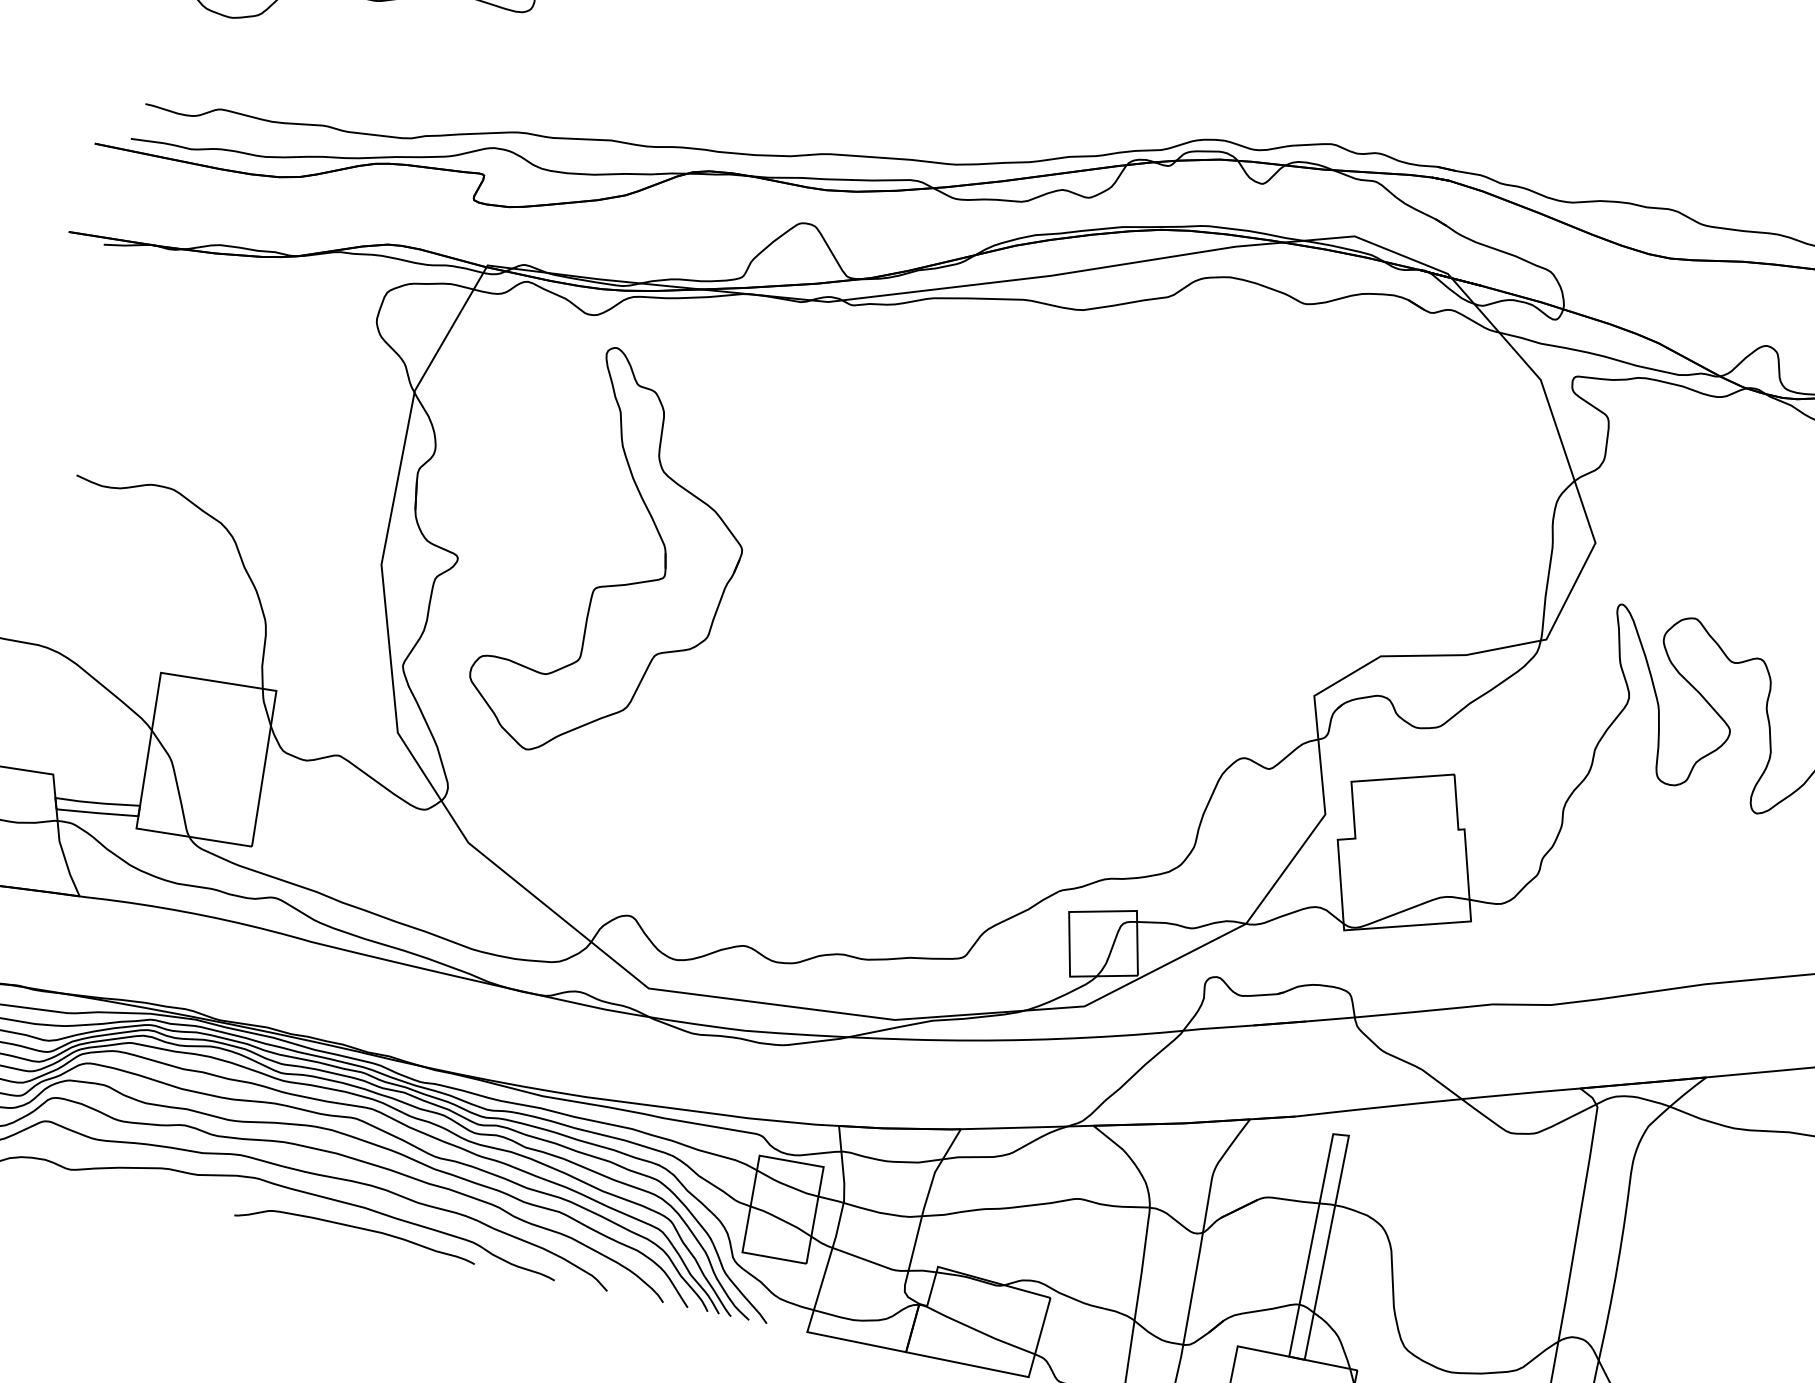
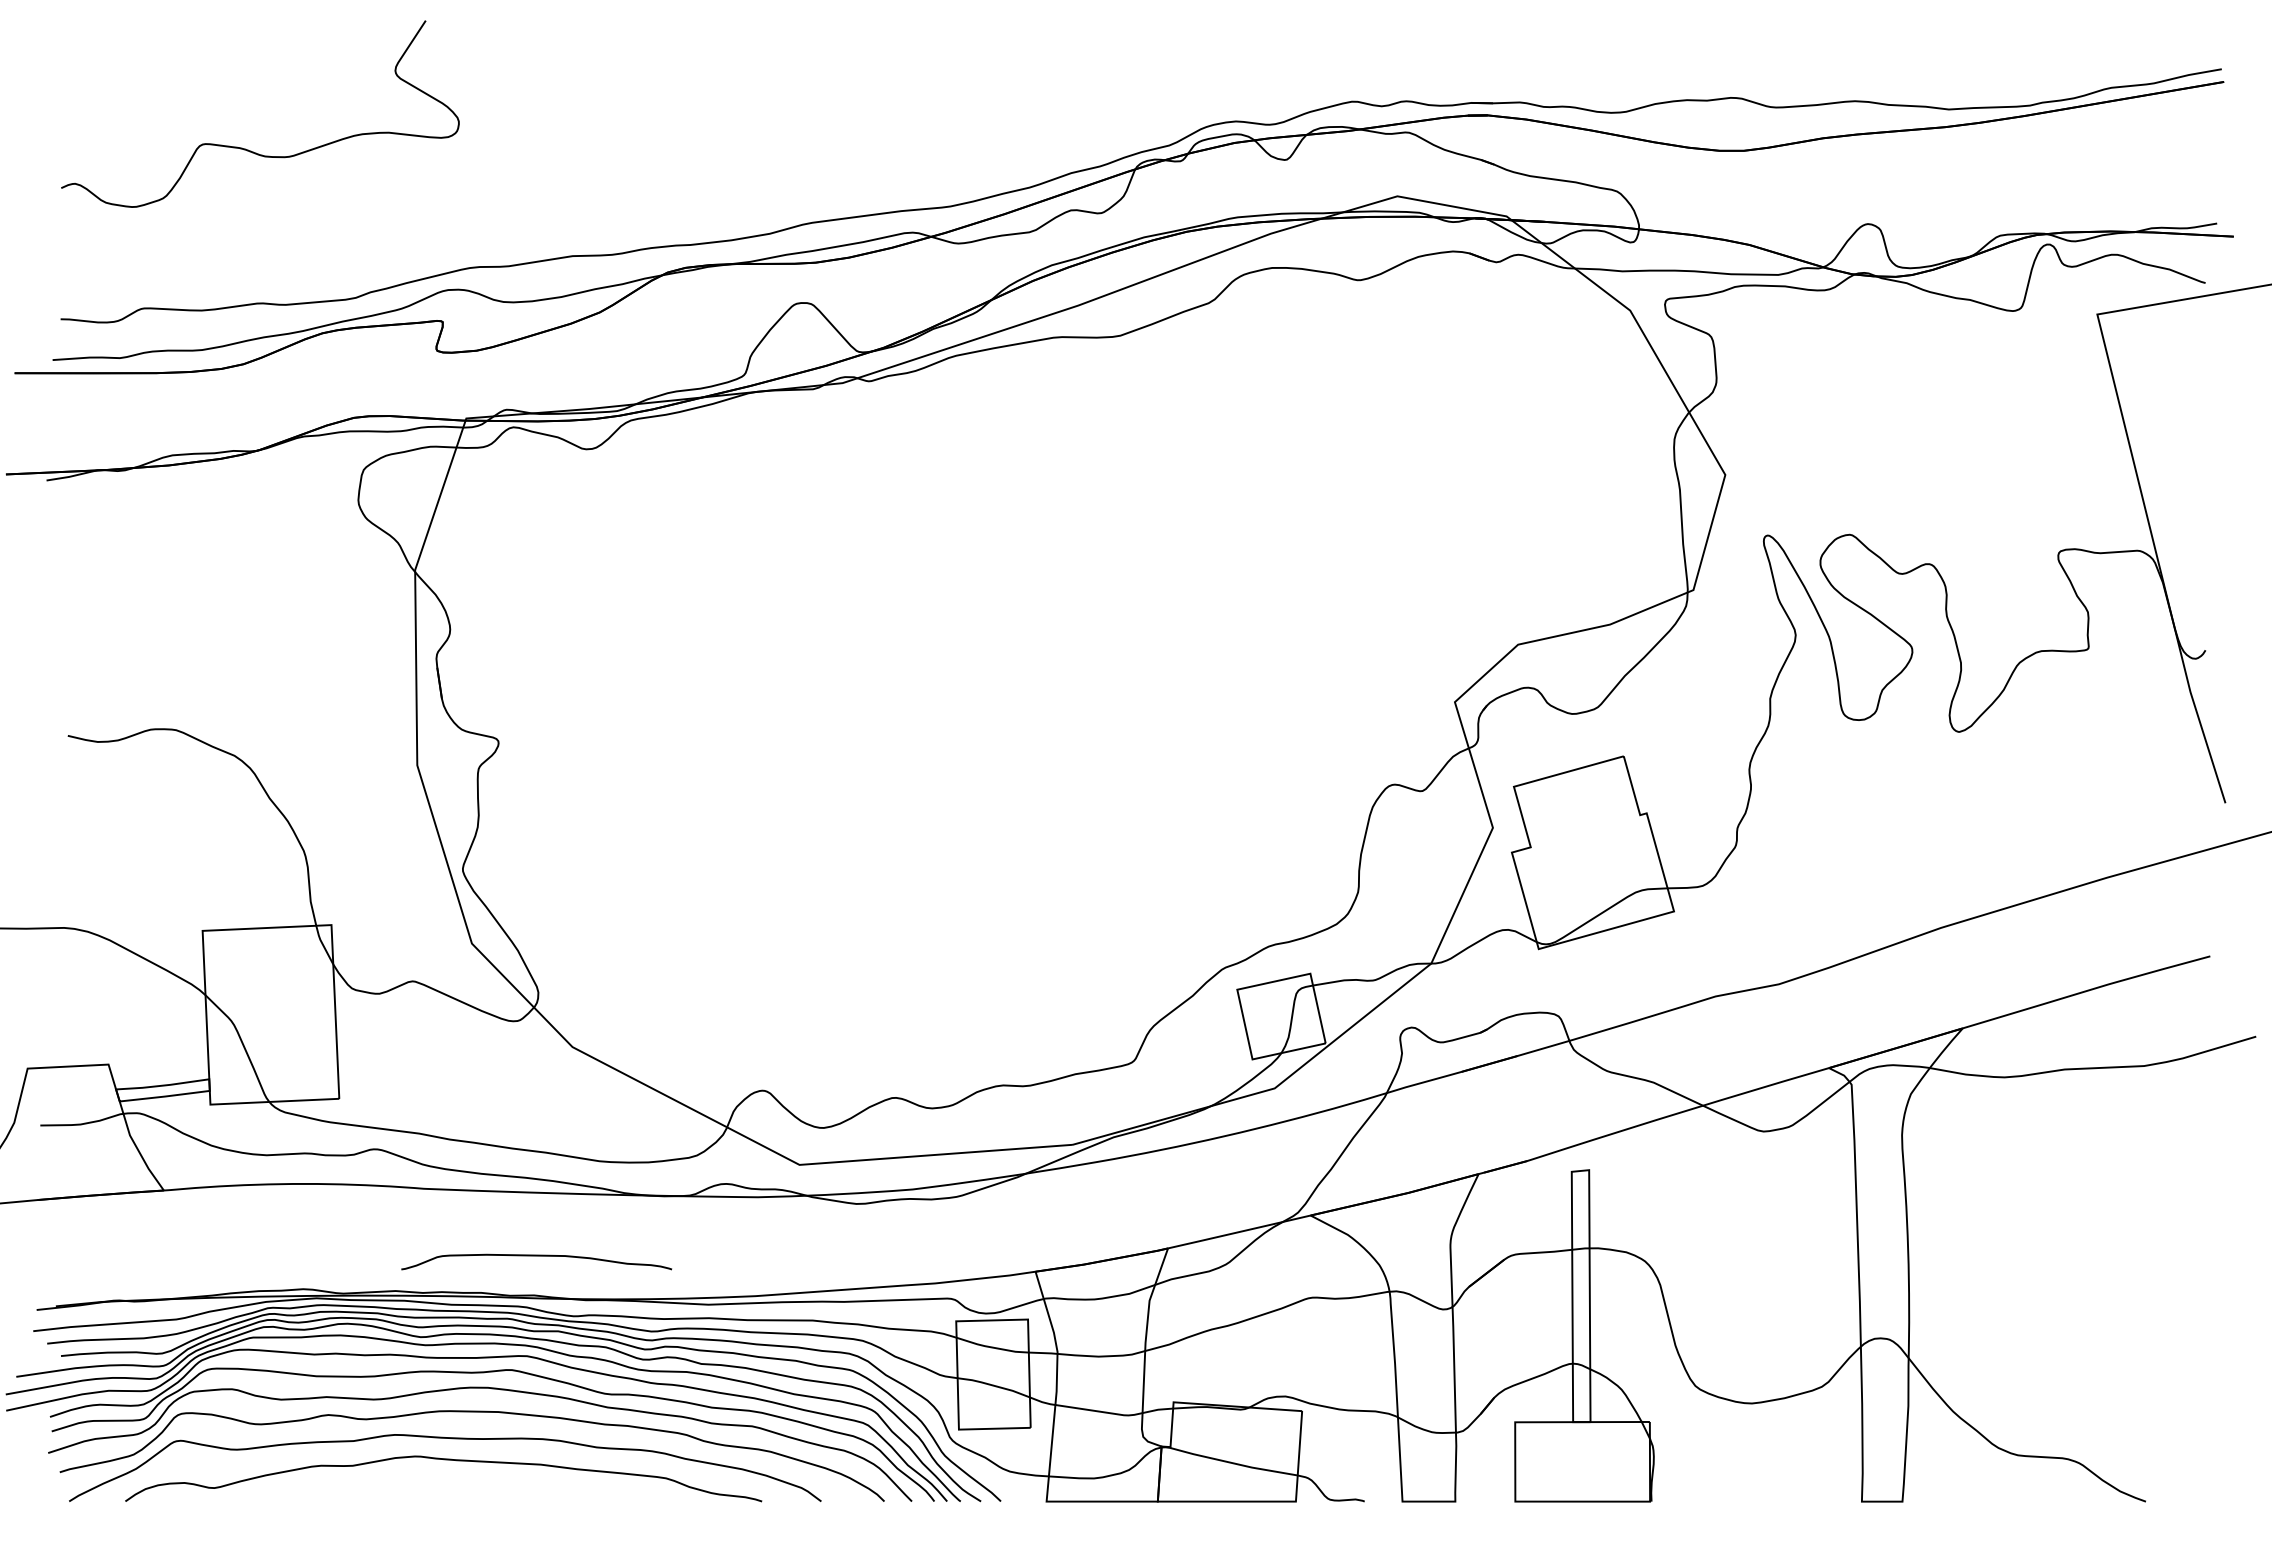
part: (619, 584) -> (678, 734), removed
curve: (356, 1228) -> (536, 1256), moved

